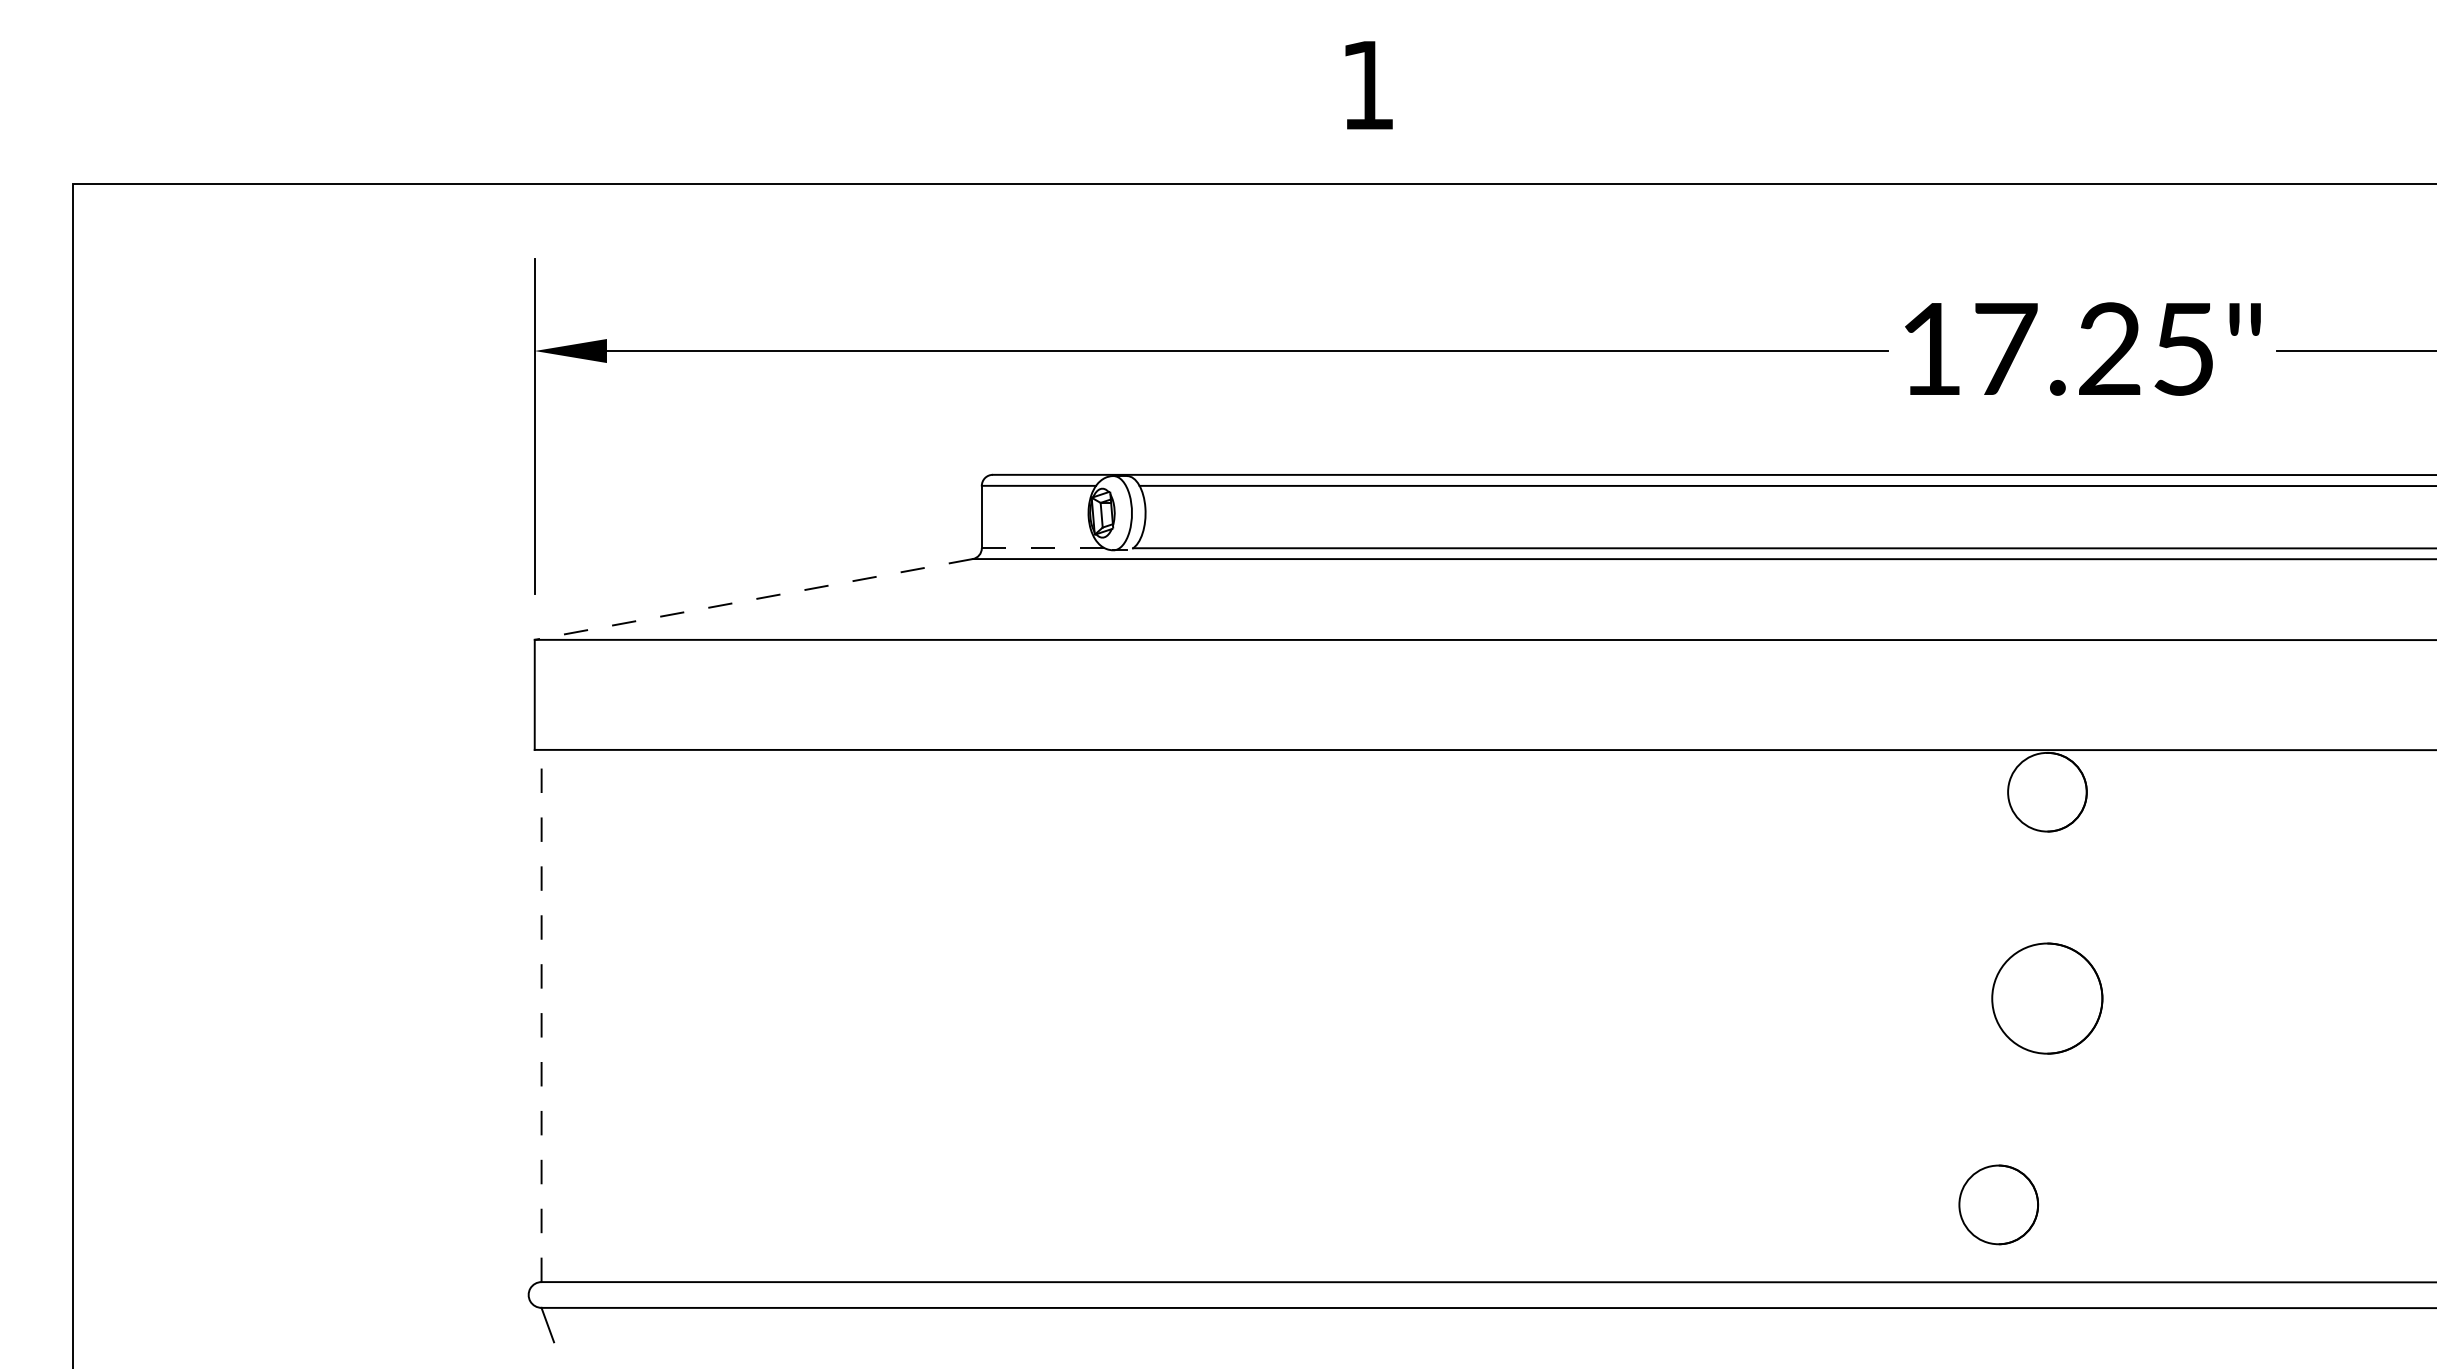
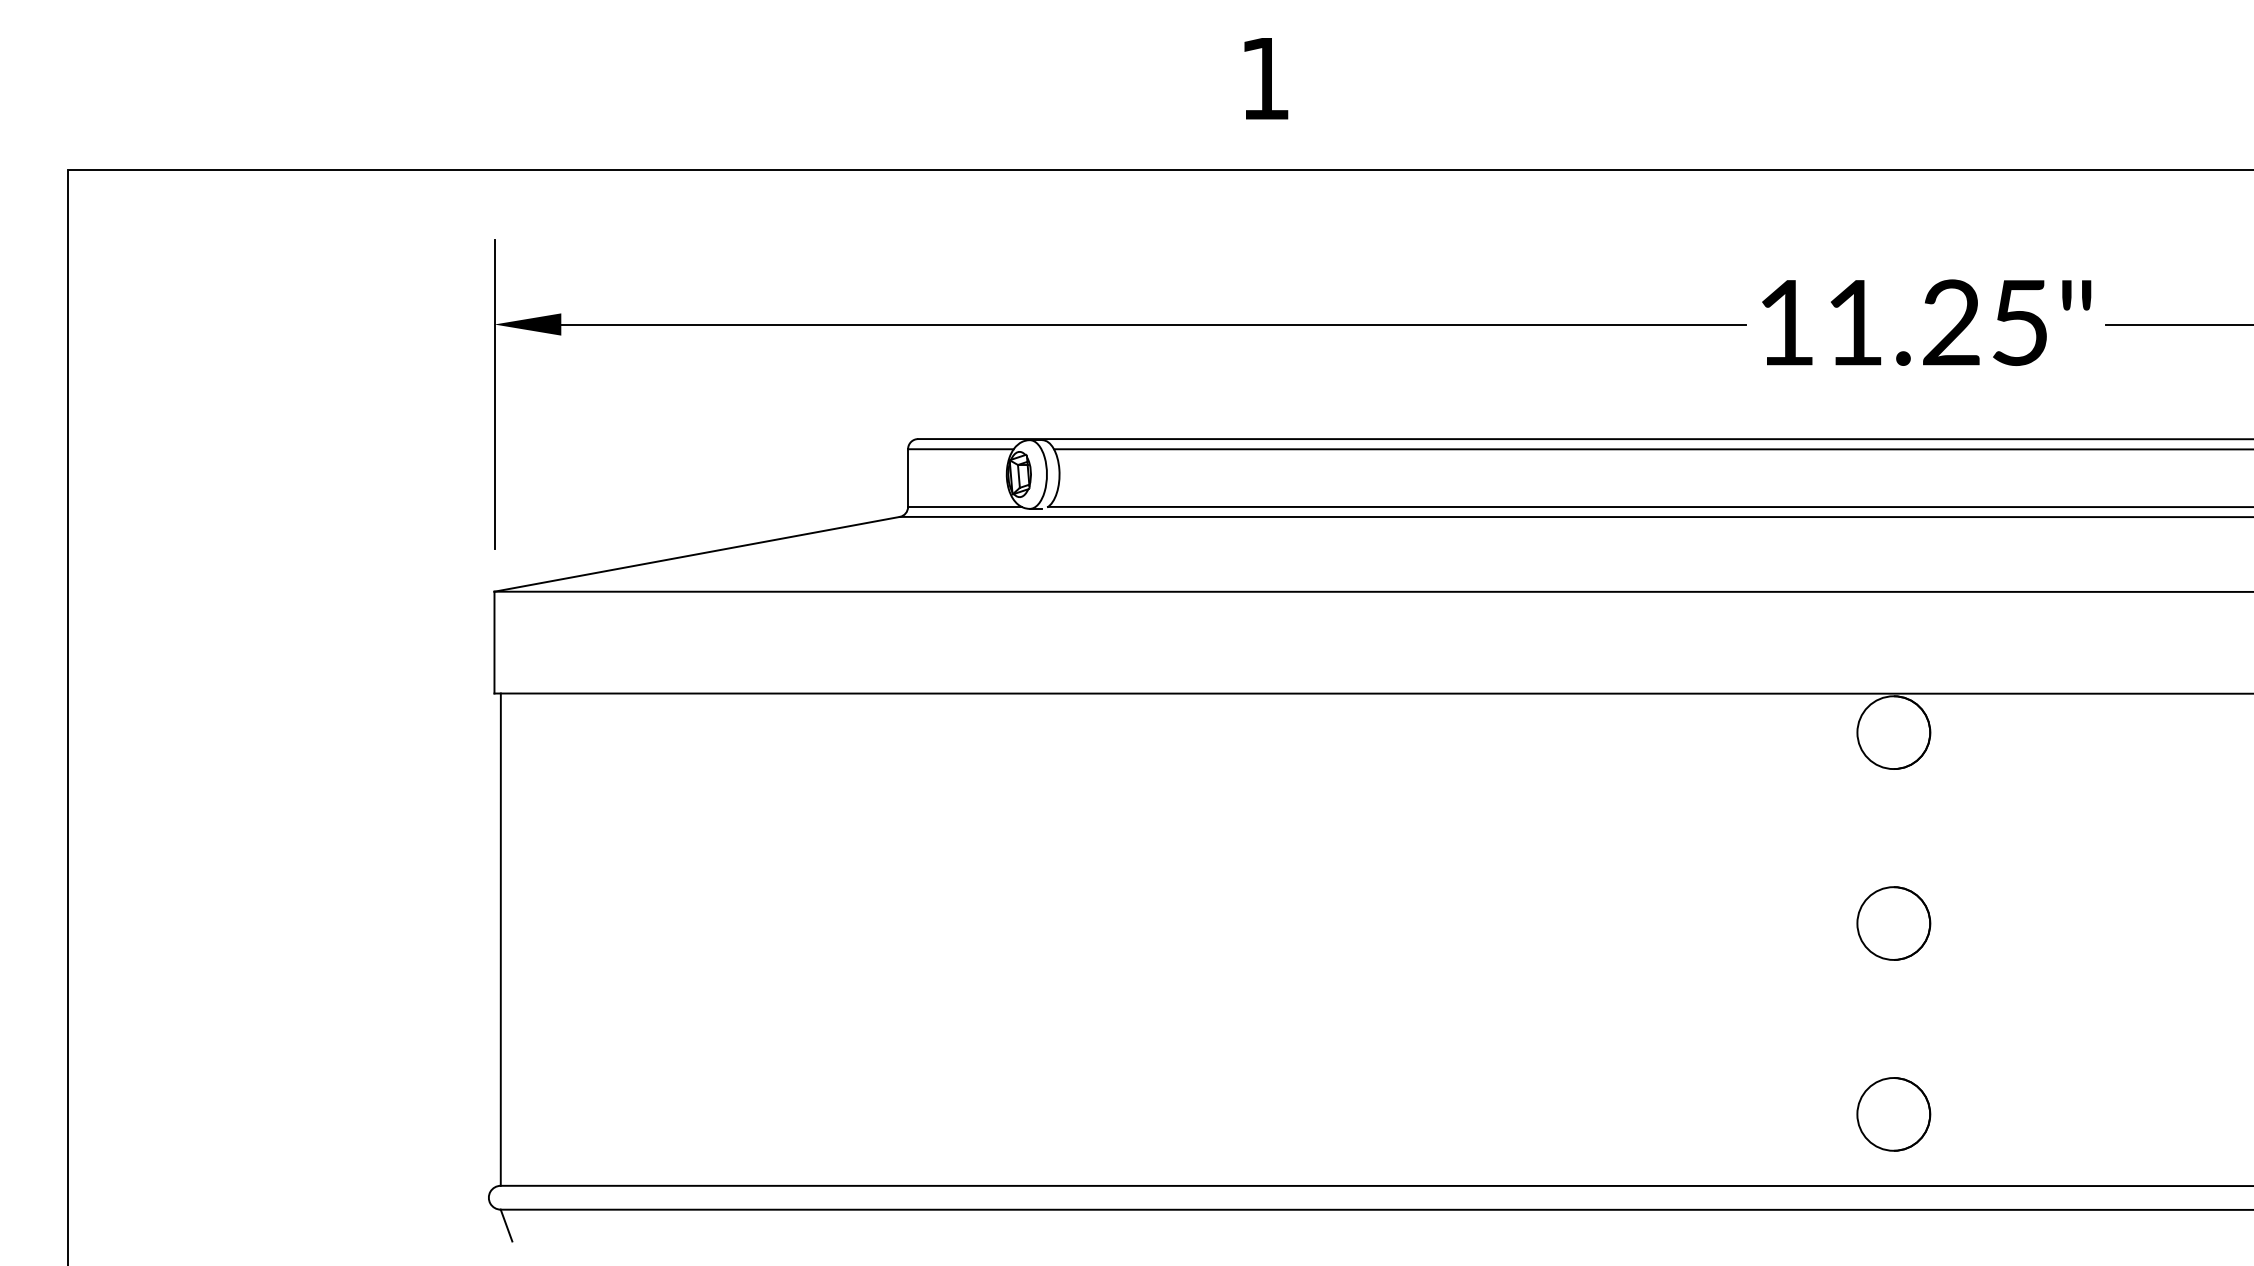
text: (2006, 348) -> (1855, 322), 17.25" -> 11.25"
line: (1042, 547) -> (964, 506), dashed -> solid
line: (753, 599) -> (696, 554), dashed -> solid
part: (2047, 998) -> (1893, 923), size x0.71
line: (541, 1015) -> (500, 939), dashed -> solid
part: (1998, 1205) -> (1893, 1114), moved

